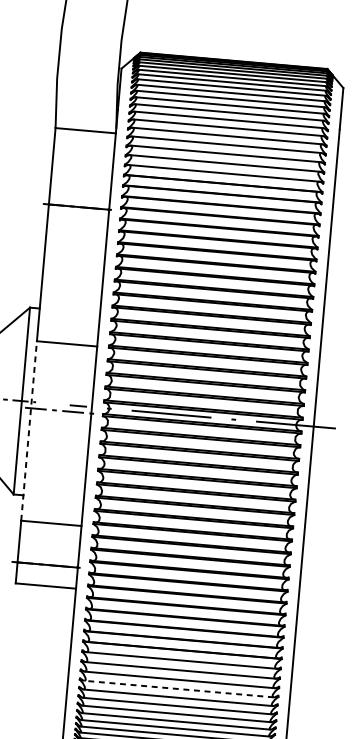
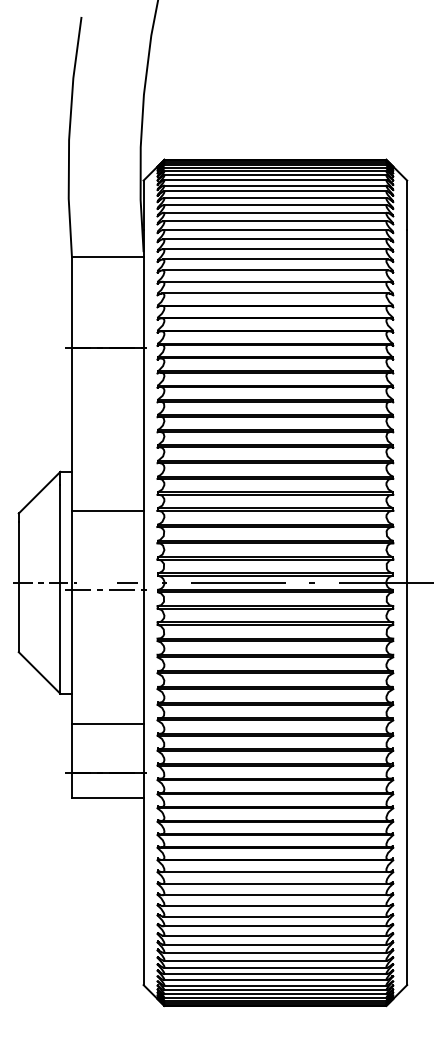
line: (28, 431) -> (71, 617), dashed -> solid
line: (179, 689) -> (275, 906), dashed -> solid

